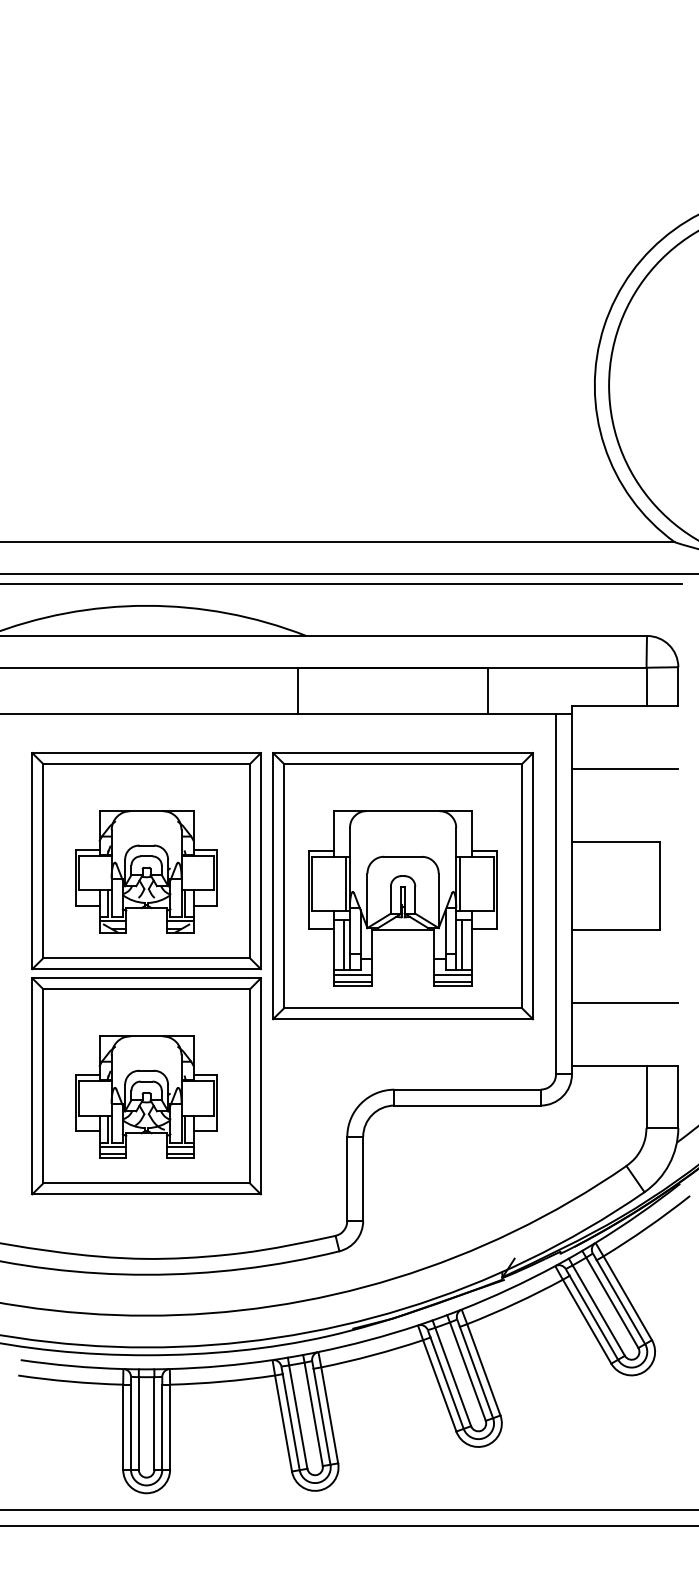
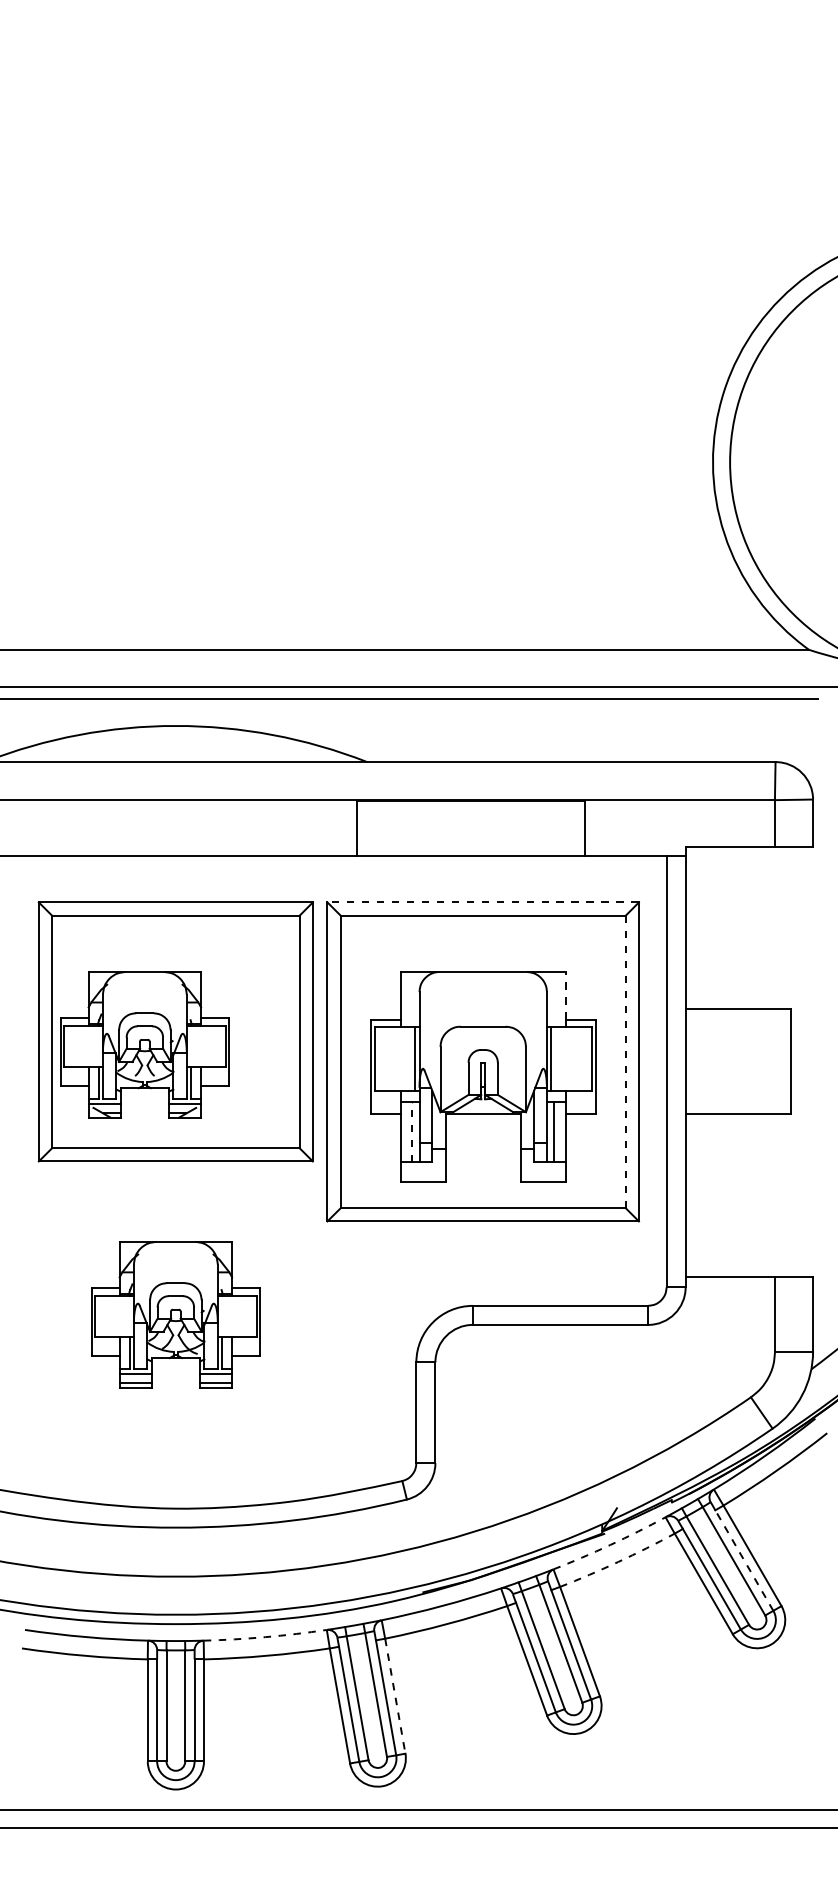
line: (403, 753) -> (483, 902), solid -> dashed
line: (625, 768) -> (749, 921), removed
line: (471, 830) -> (565, 995), solid -> dashed
part: (146, 871) -> (144, 1044), moved
line: (521, 885) -> (625, 1061), solid -> dashed
line: (344, 945) -> (412, 1132), solid -> dashed
line: (352, 974) -> (422, 1167), removed
line: (452, 974) -> (542, 1167), removed
line: (352, 981) -> (422, 1176), removed
line: (452, 981) -> (542, 1176), removed
line: (625, 1003) -> (749, 1202), removed
part: (146, 1086) -> (175, 1301), removed
arc: (509, 1289) -> (610, 1545), solid -> dashed
arc: (515, 1302) -> (618, 1561), solid -> dashed
line: (621, 1302) -> (744, 1560), solid -> dashed
arc: (221, 1366) -> (265, 1637), solid -> dashed
line: (329, 1415) -> (395, 1696), solid -> dashed

